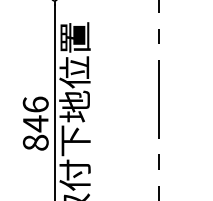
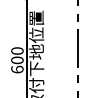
text: (35, 124) -> (17, 60), 846 -> 600

